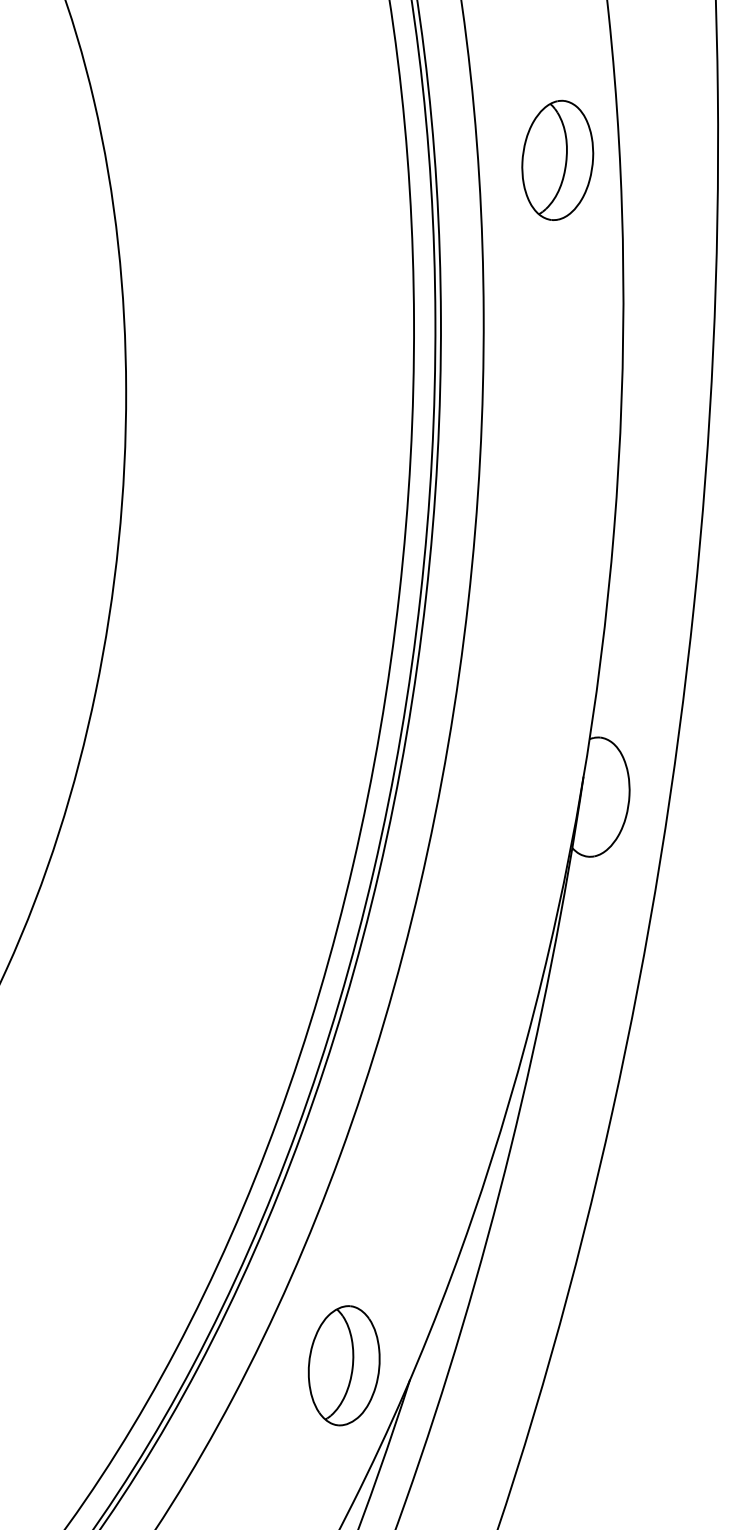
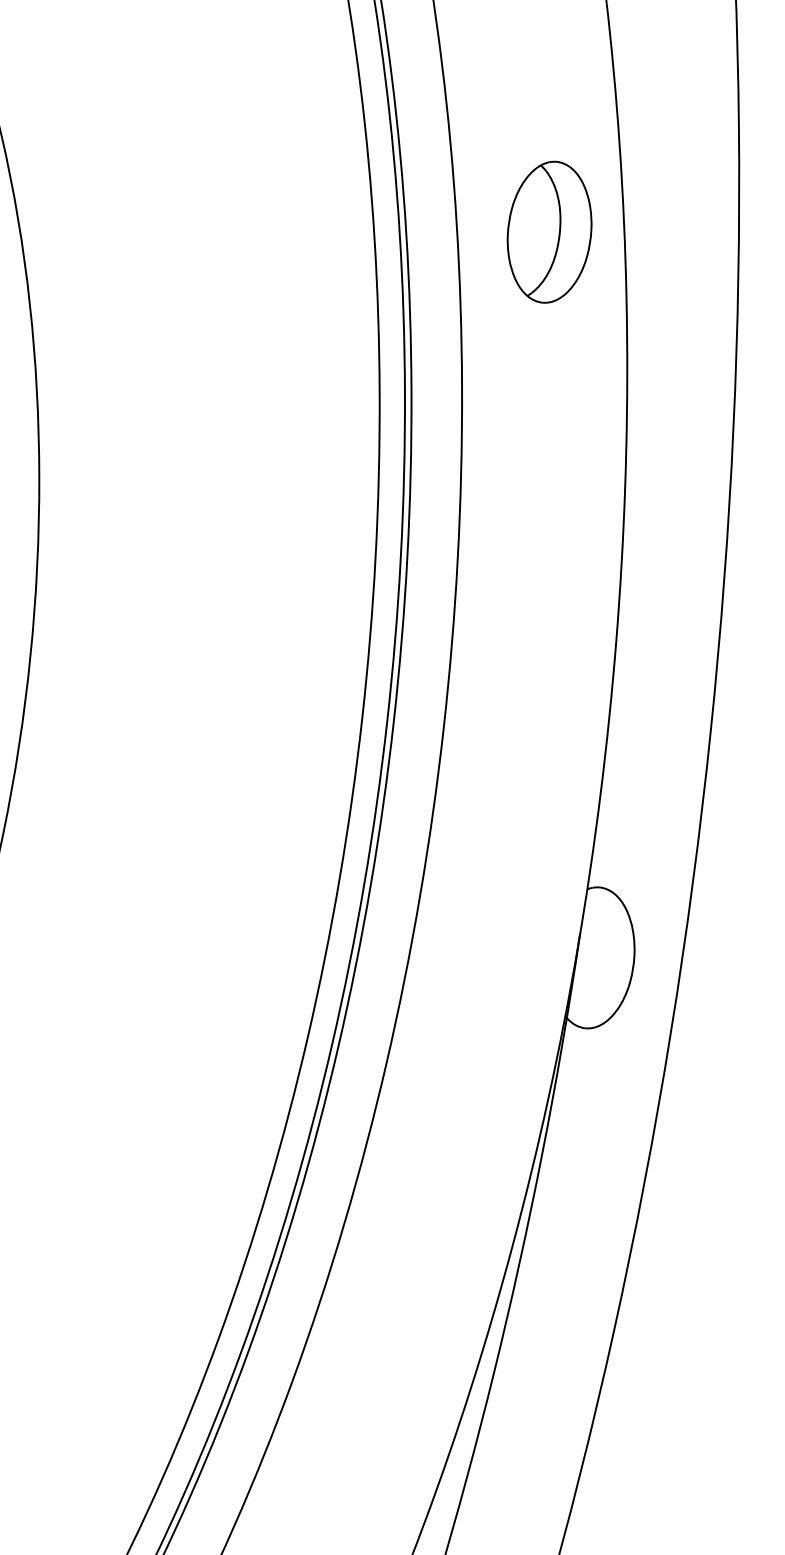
part: (557, 159) -> (549, 231), moved

